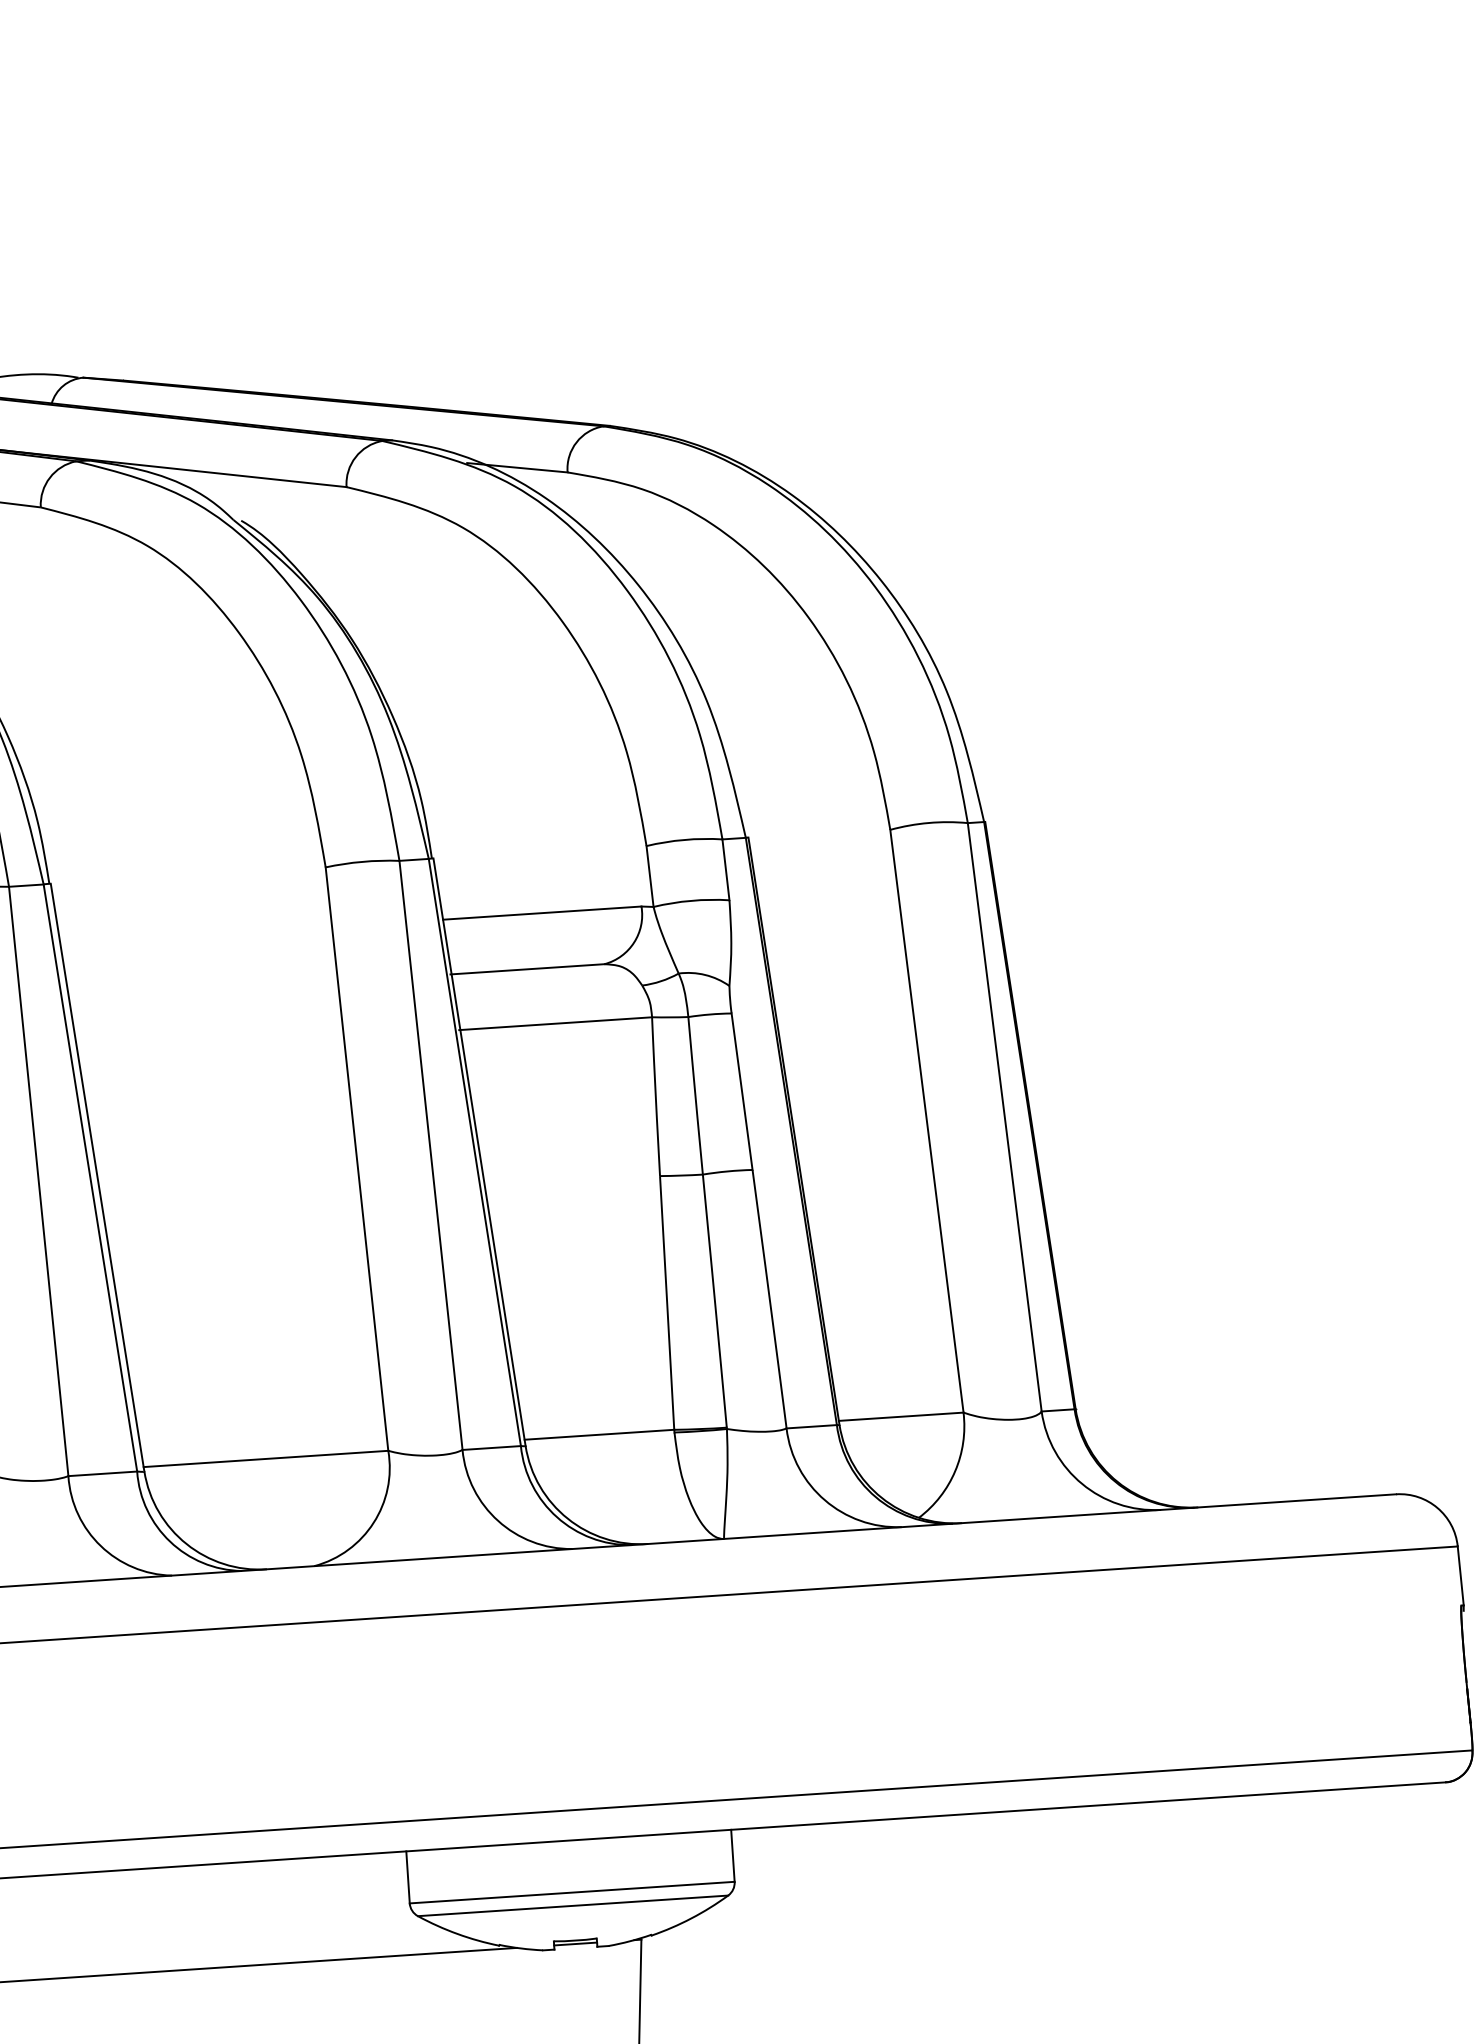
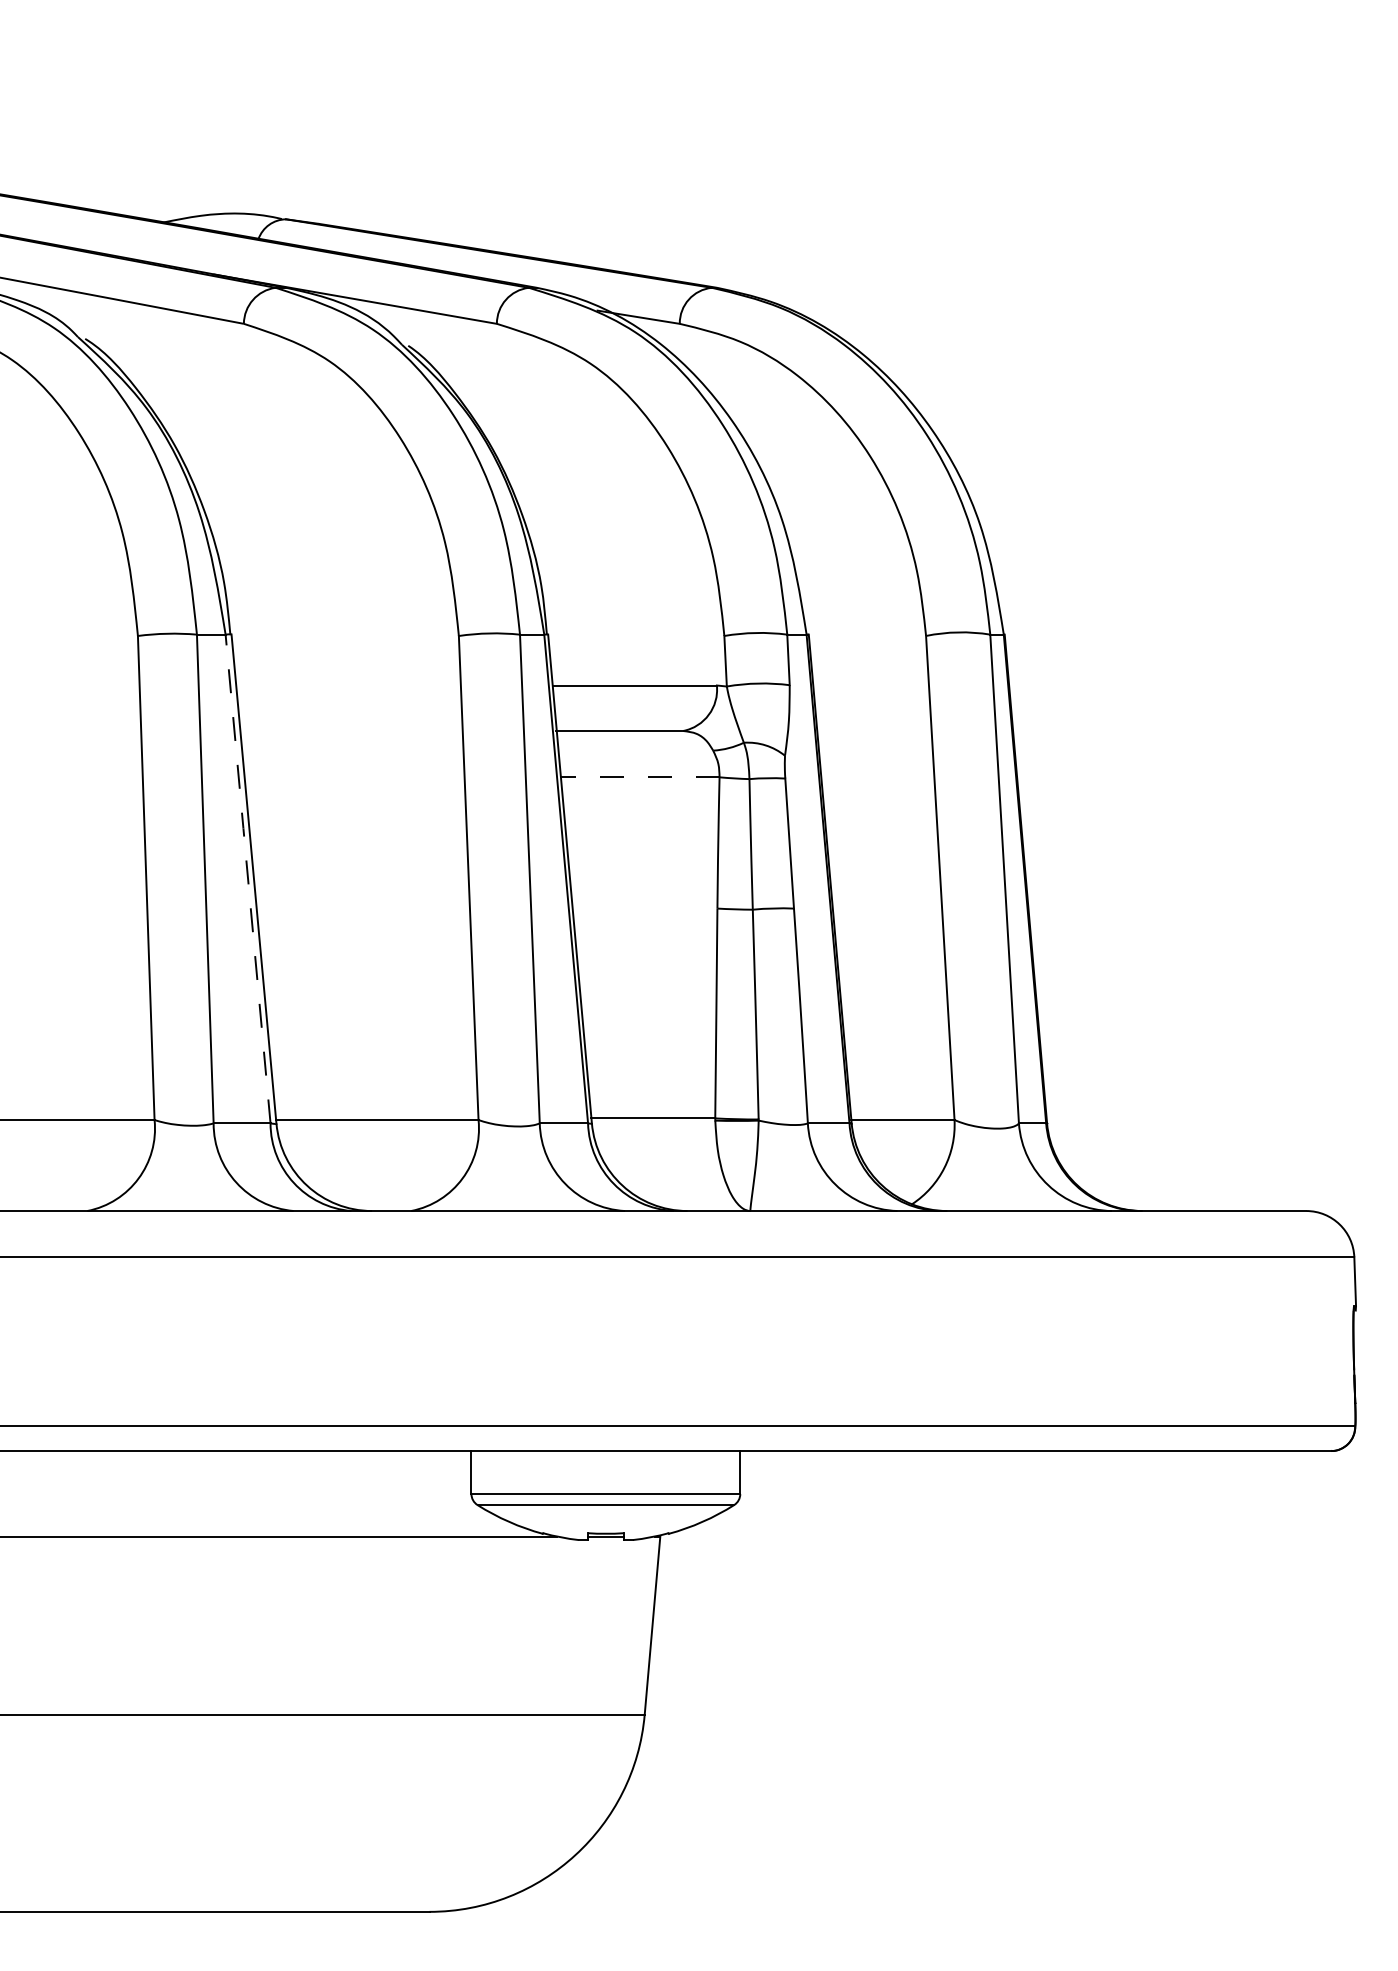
line: (555, 1023) -> (639, 777), solid -> dashed
line: (90, 1177) -> (248, 878), solid -> dashed

